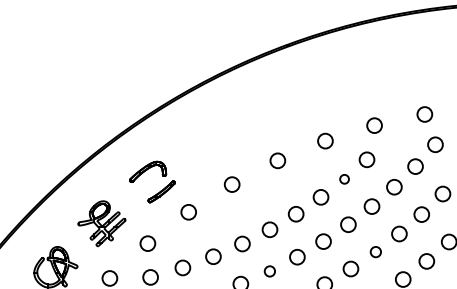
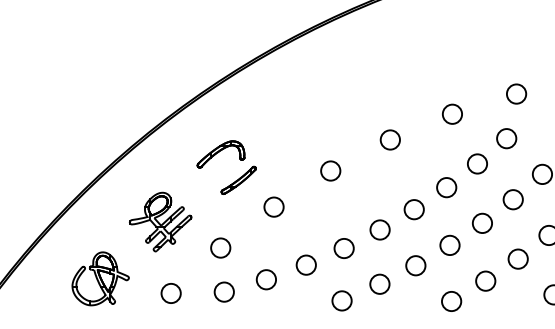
circle: (344, 179) -> (477, 164), size x1.67
circle: (375, 251) -> (517, 258), size x1.43
circle: (269, 271) -> (379, 284), size x1.43

